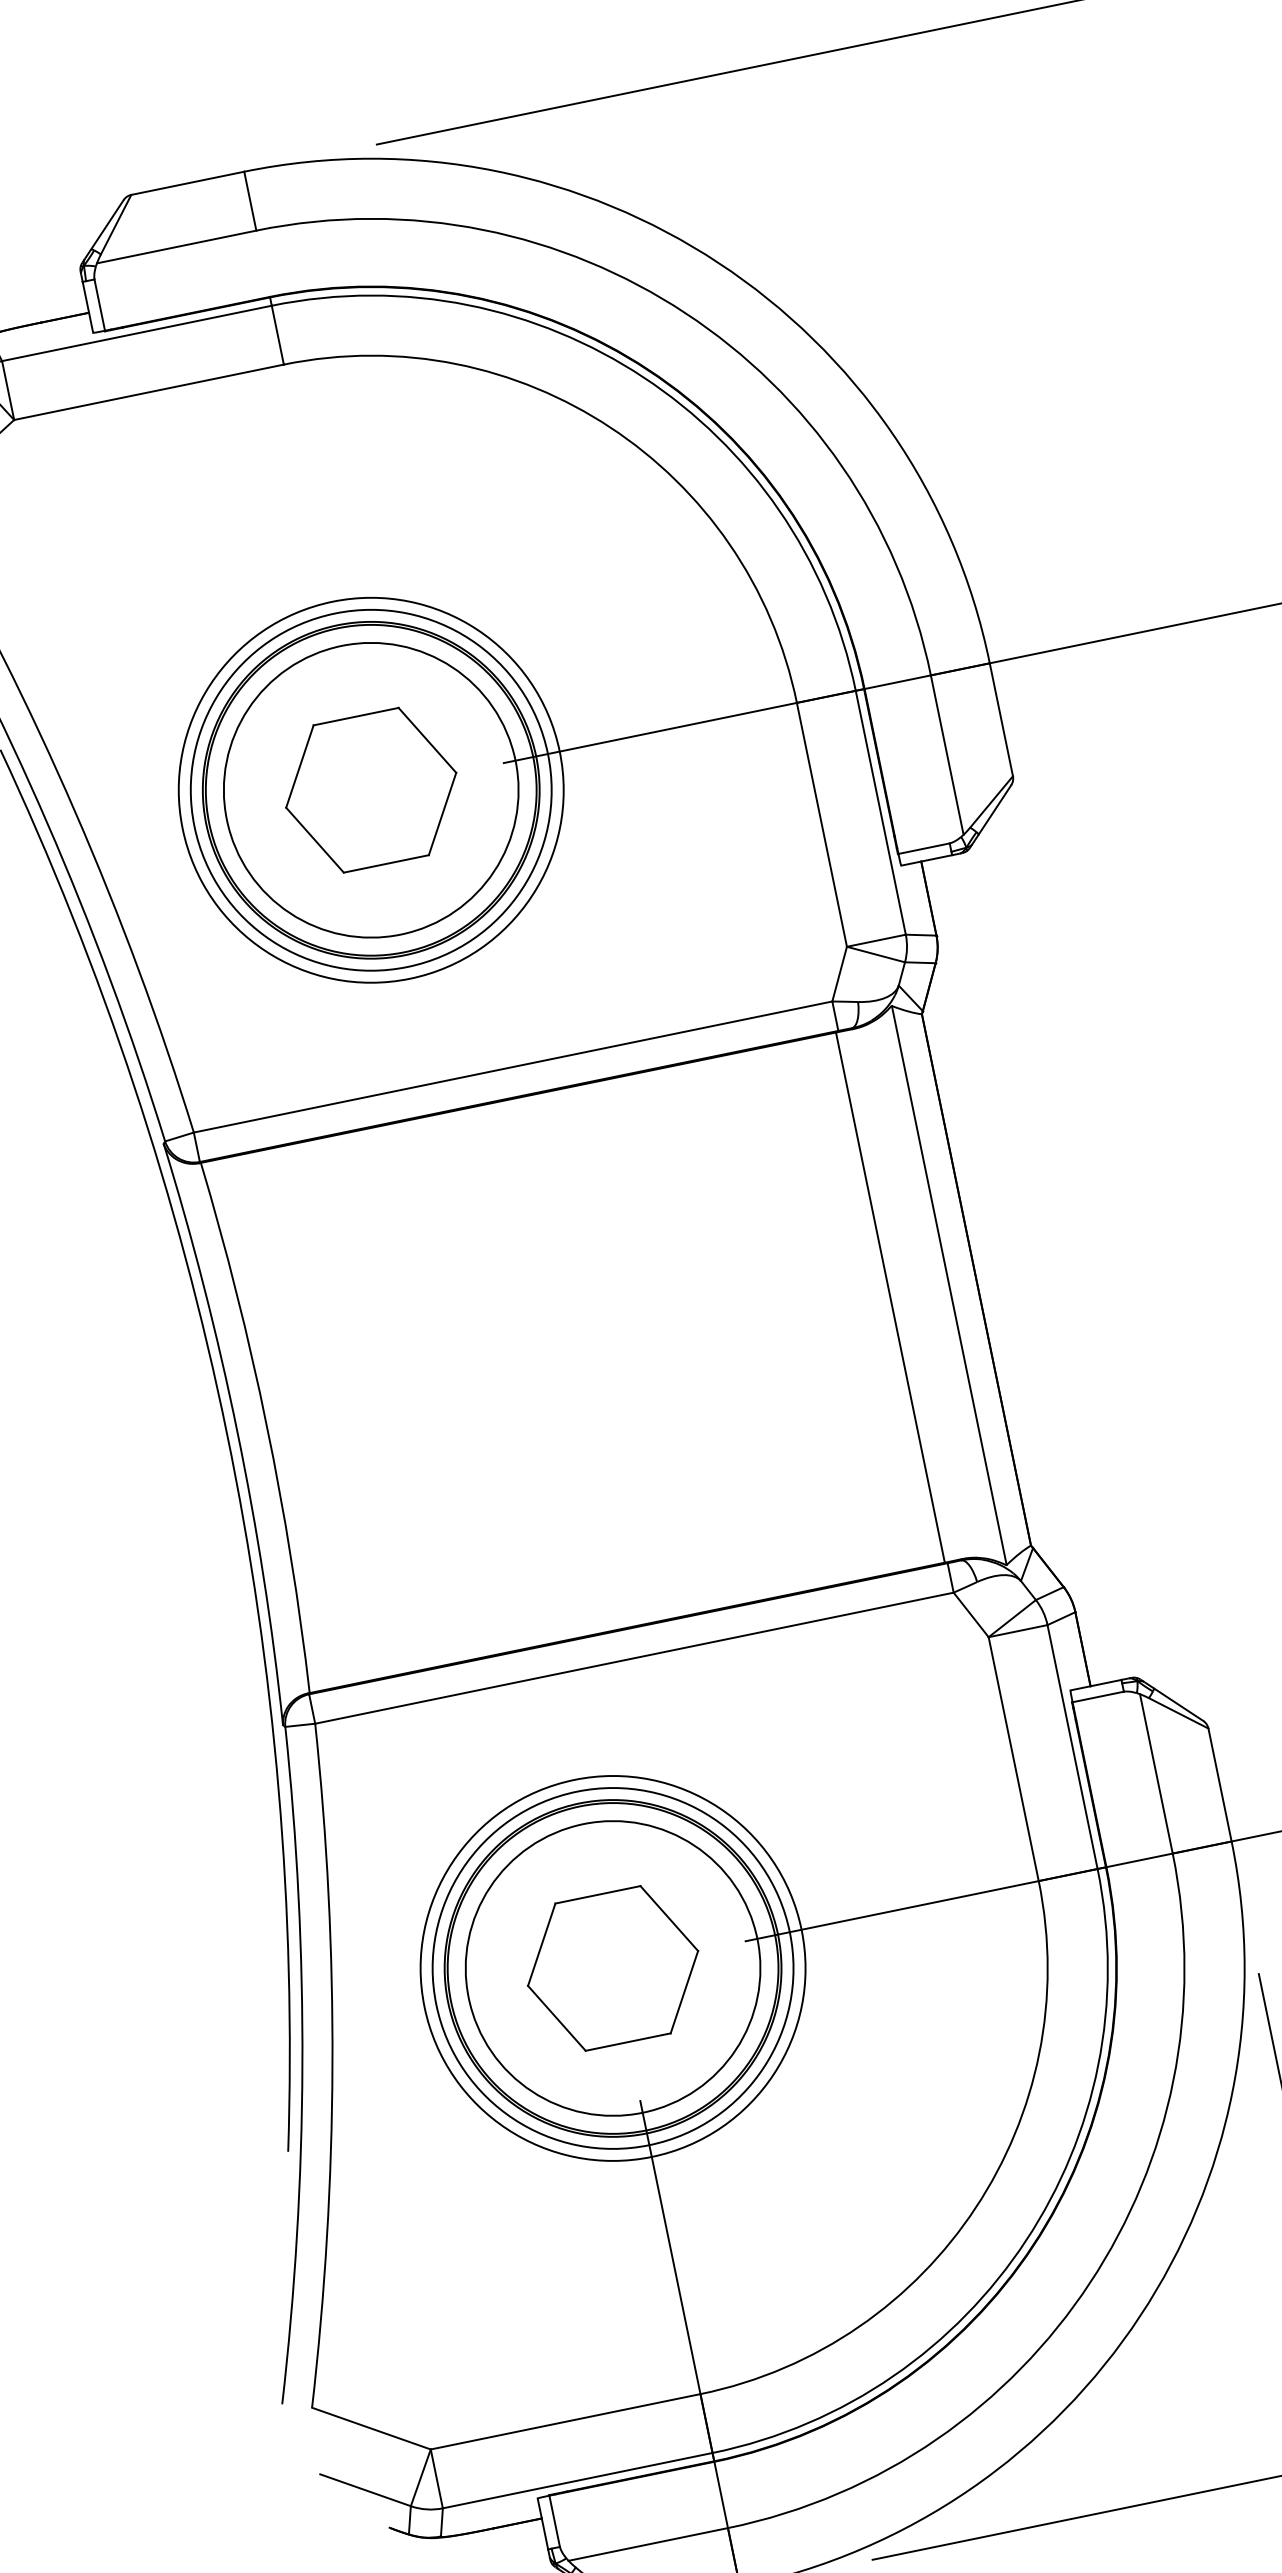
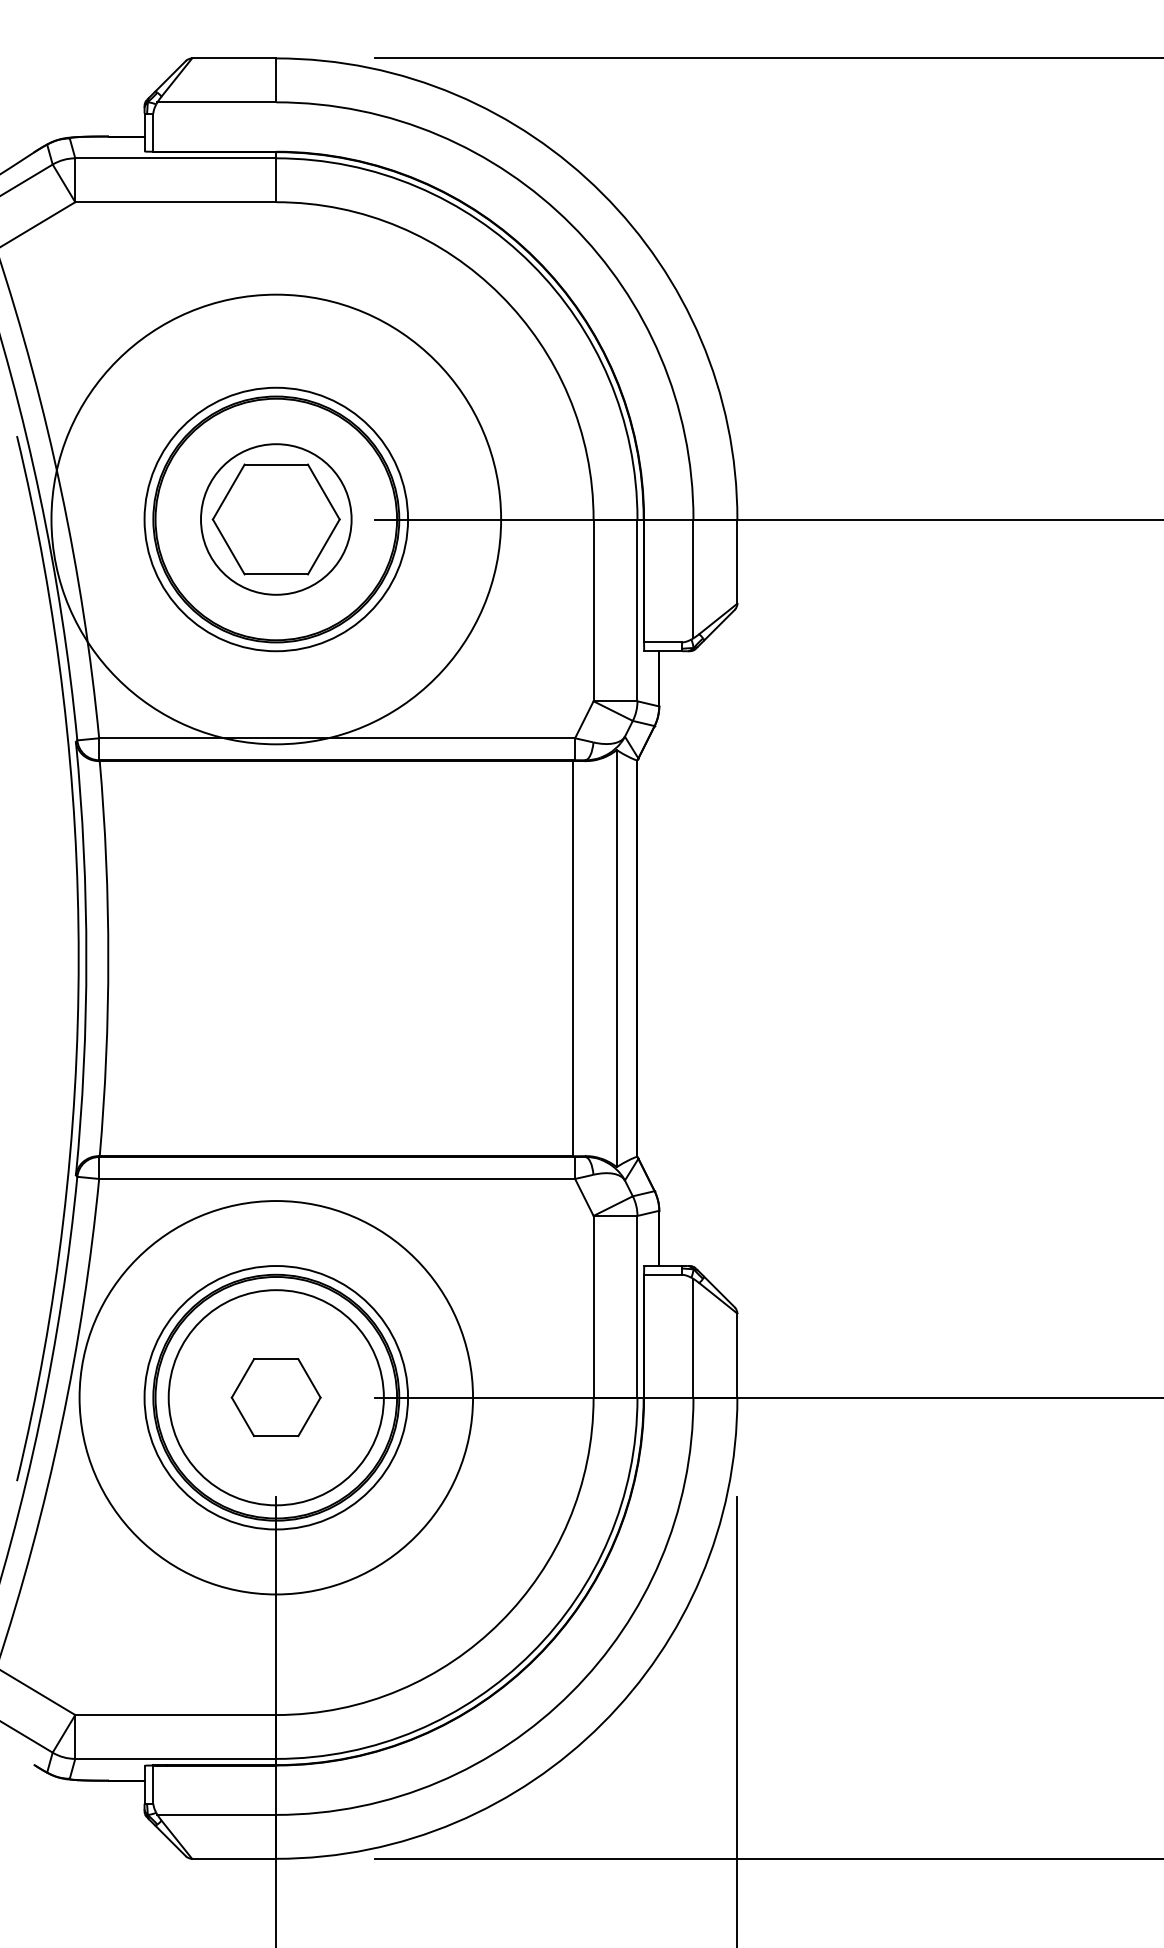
circle: (370, 790) -> (275, 519), size x0.7
circle: (370, 790) -> (275, 519), size x1.6
circle: (611, 1968) -> (275, 1397), size x1.4
part: (611, 1968) -> (275, 1397), size x0.7

